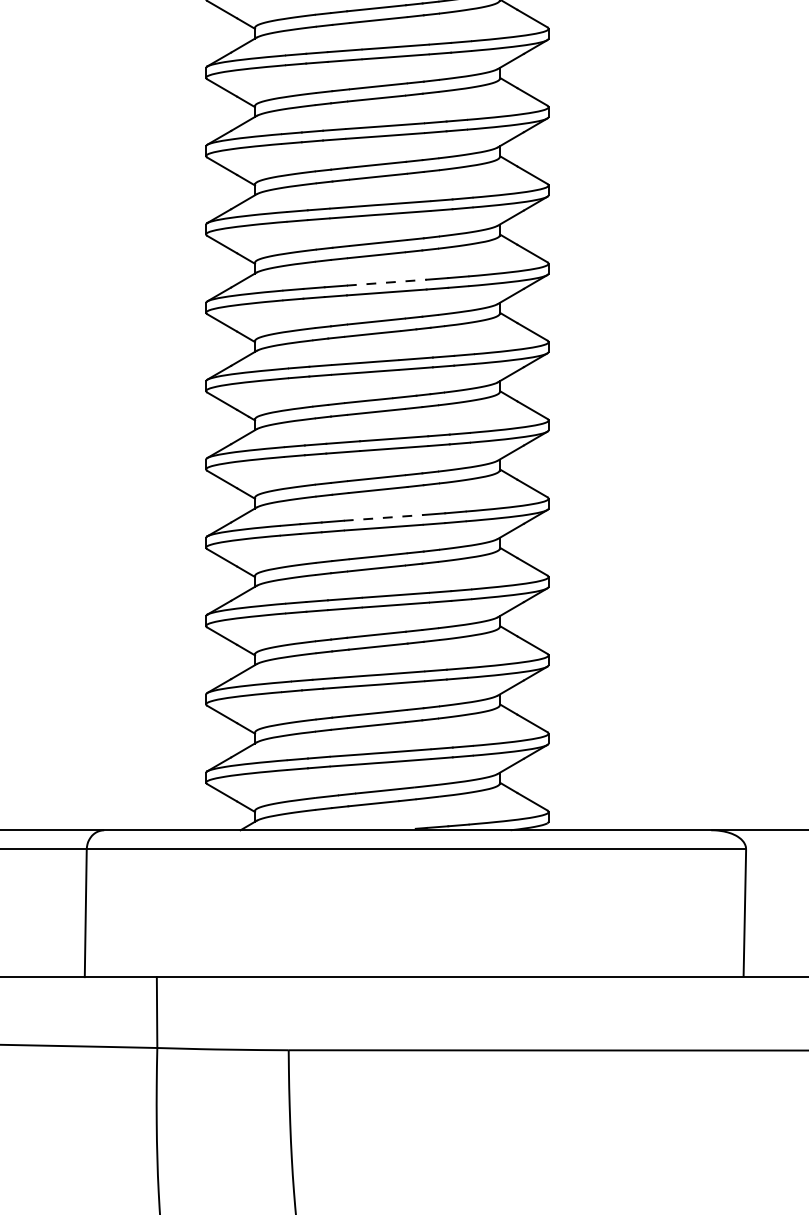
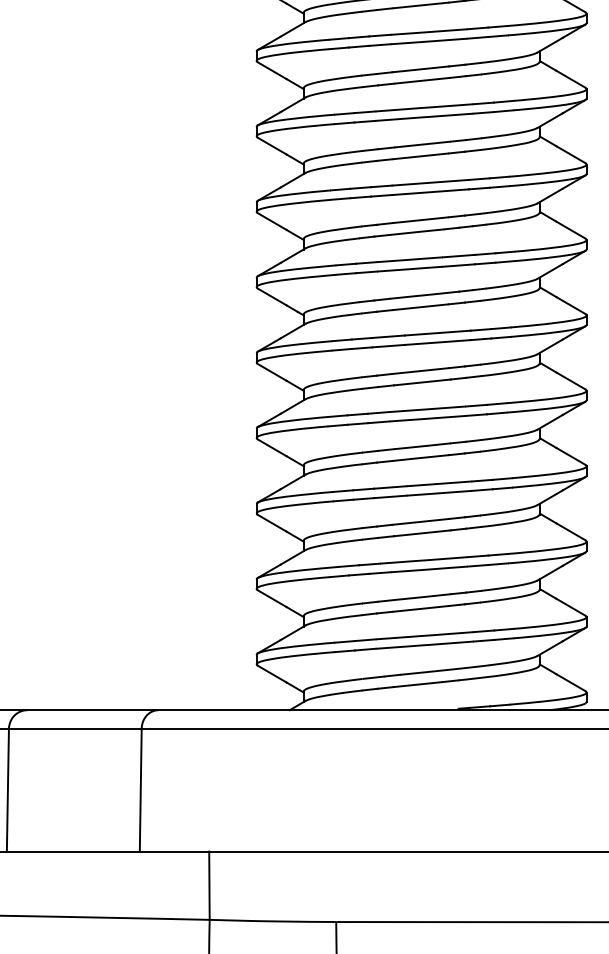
line: (386, 282) -> (430, 182), dashed -> solid
line: (383, 517) -> (427, 408), dashed -> solid

